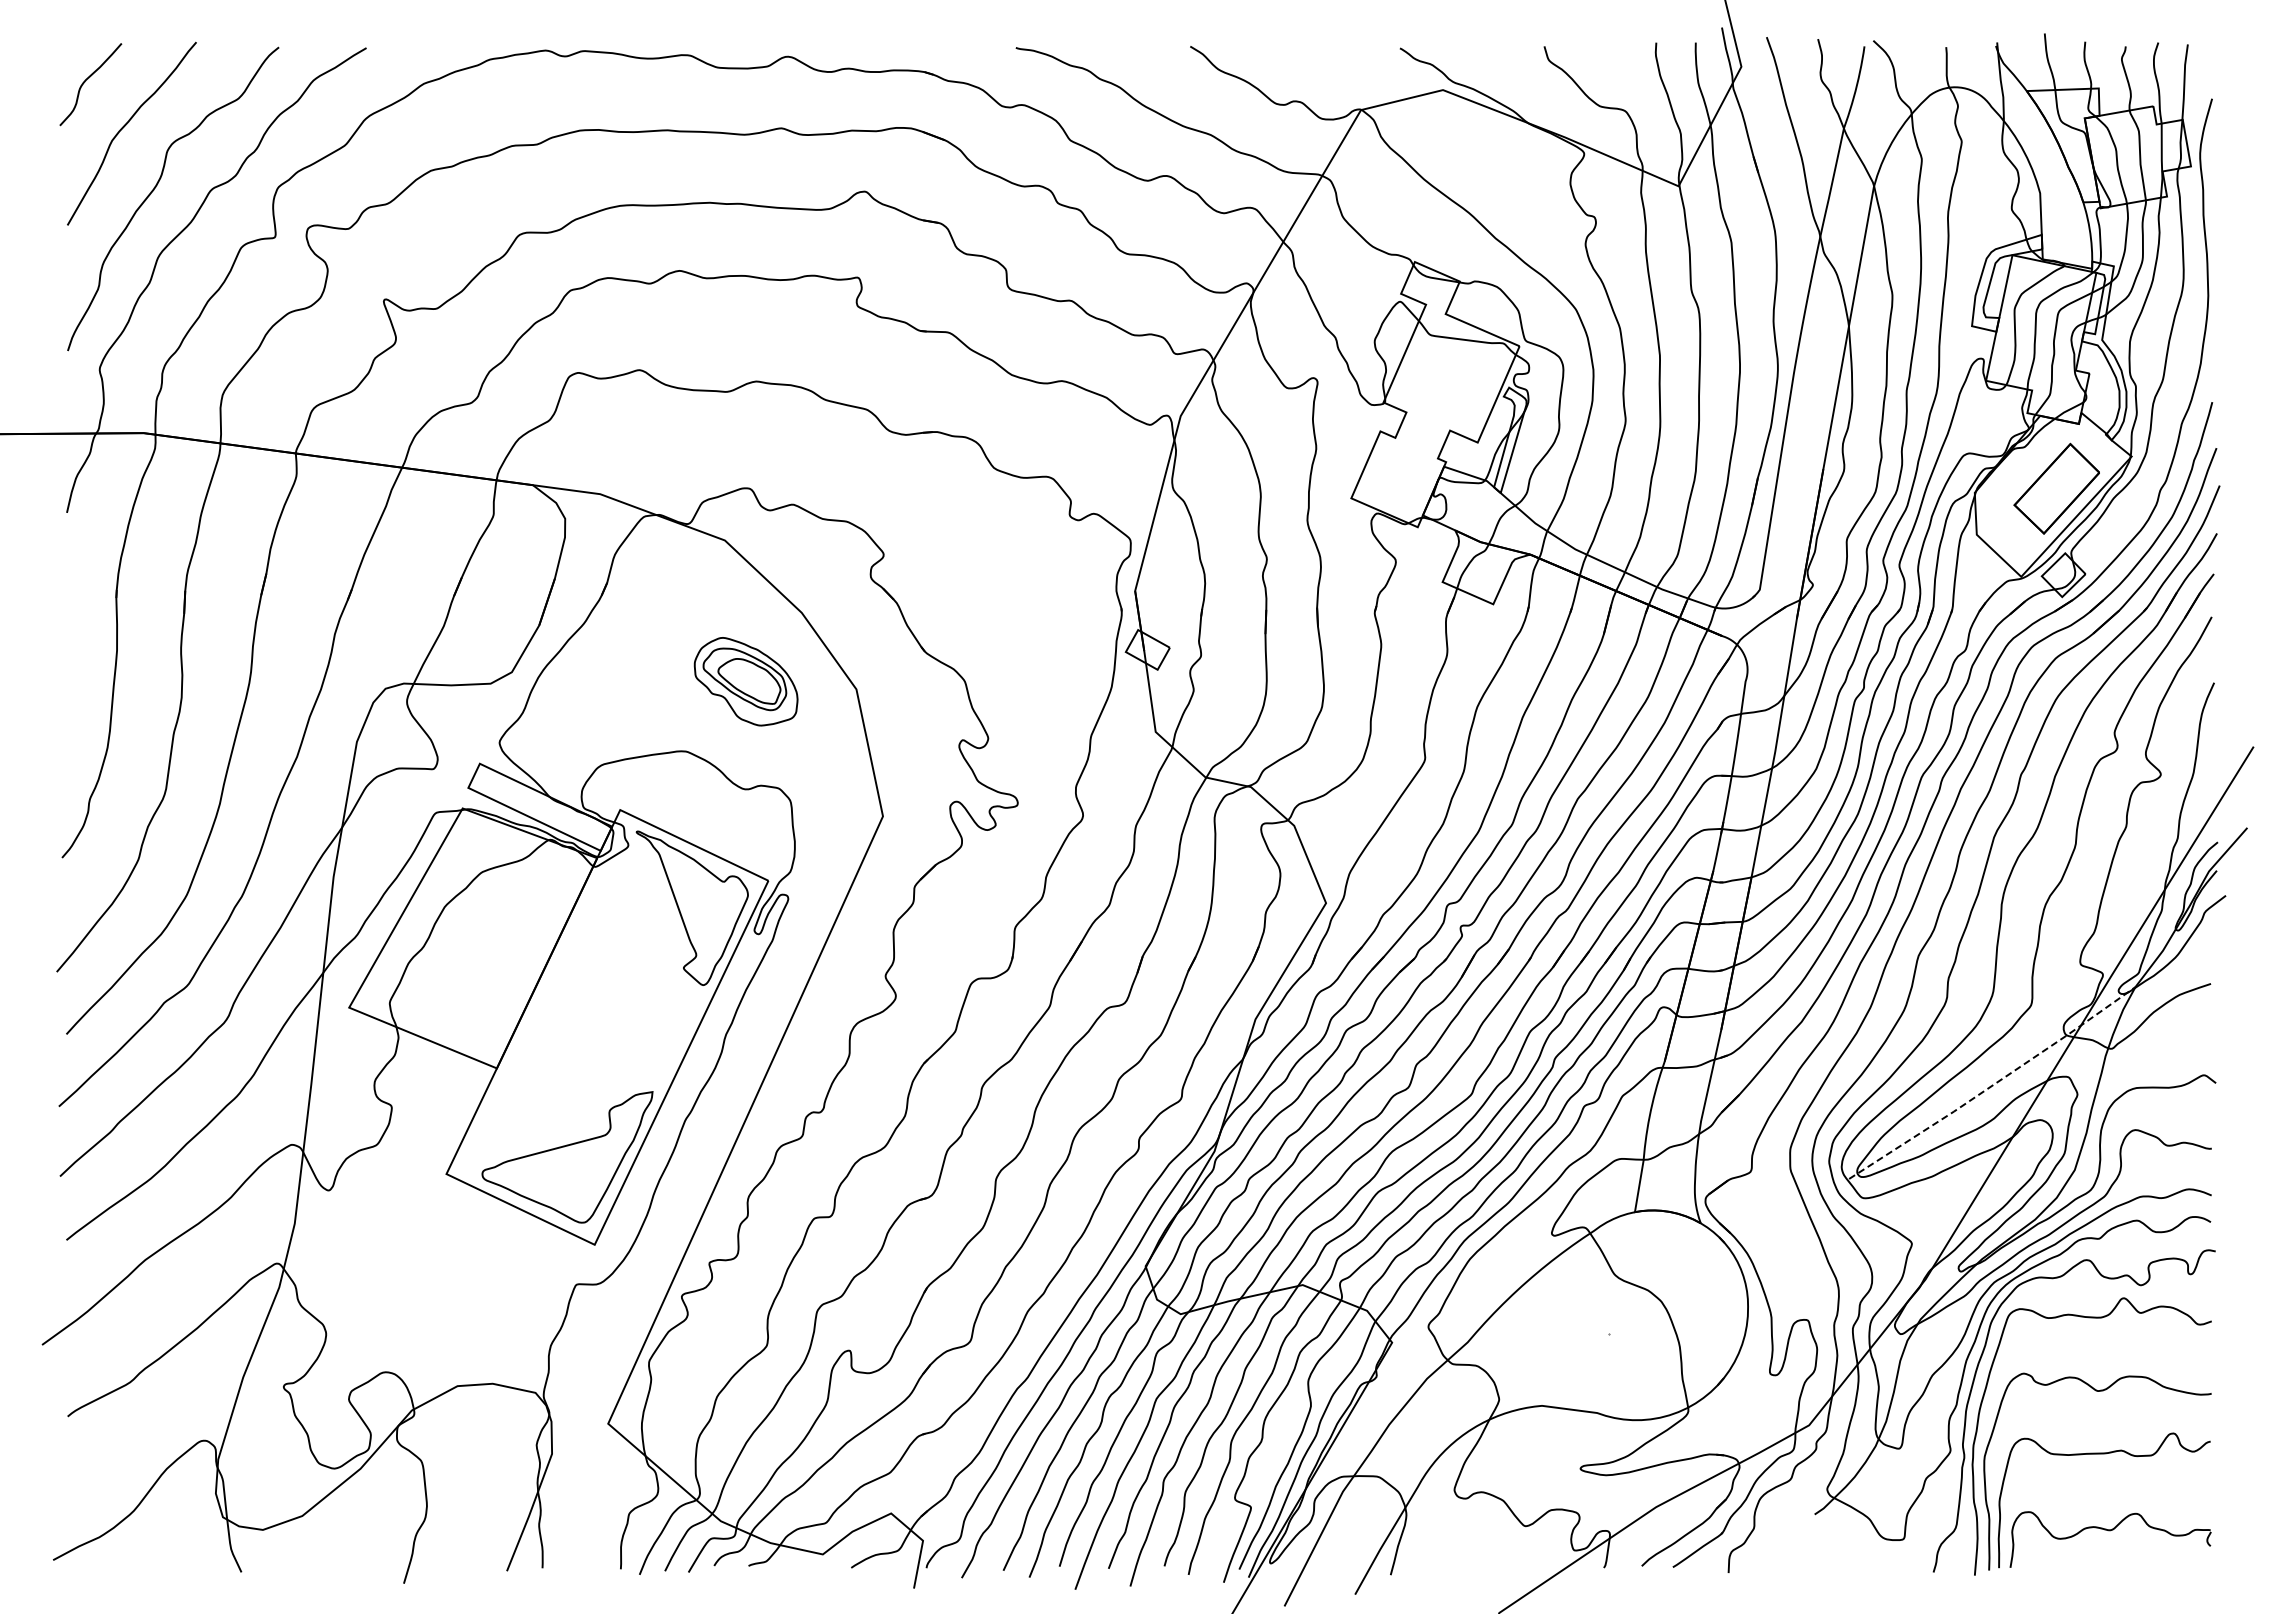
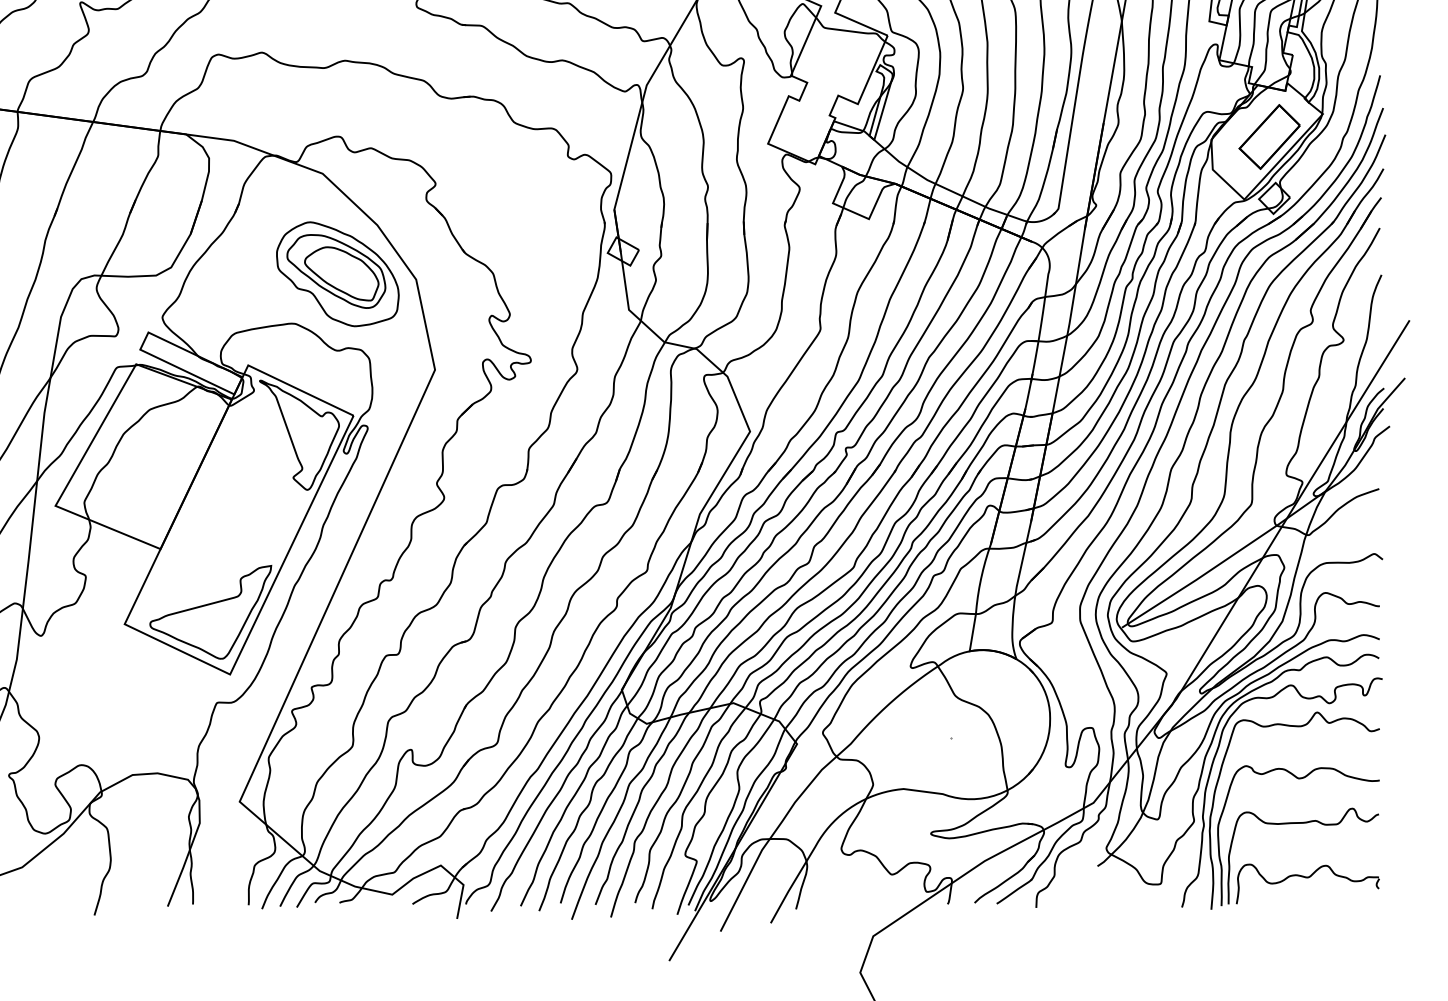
part: (745, 681) -> (337, 274), size x1.67
line: (1993, 1084) -> (1224, 560), dashed -> solid

